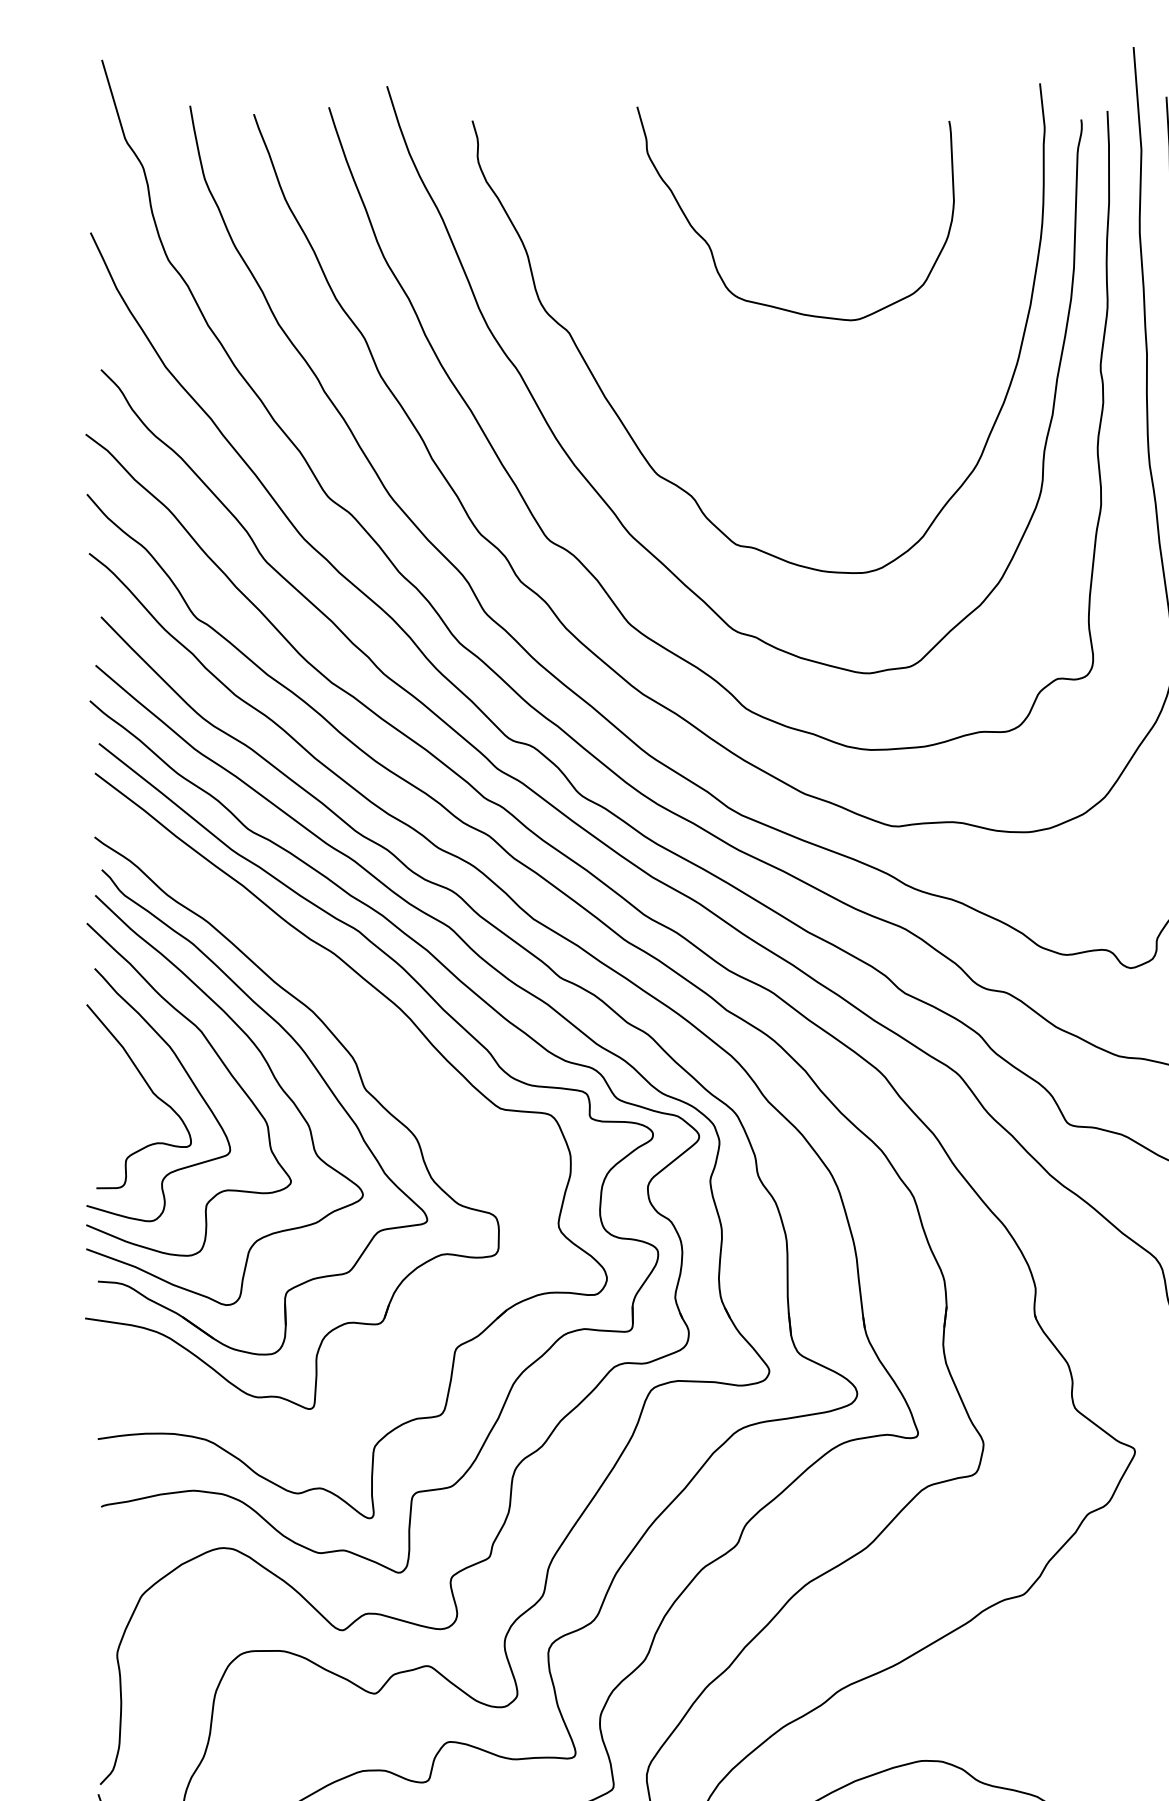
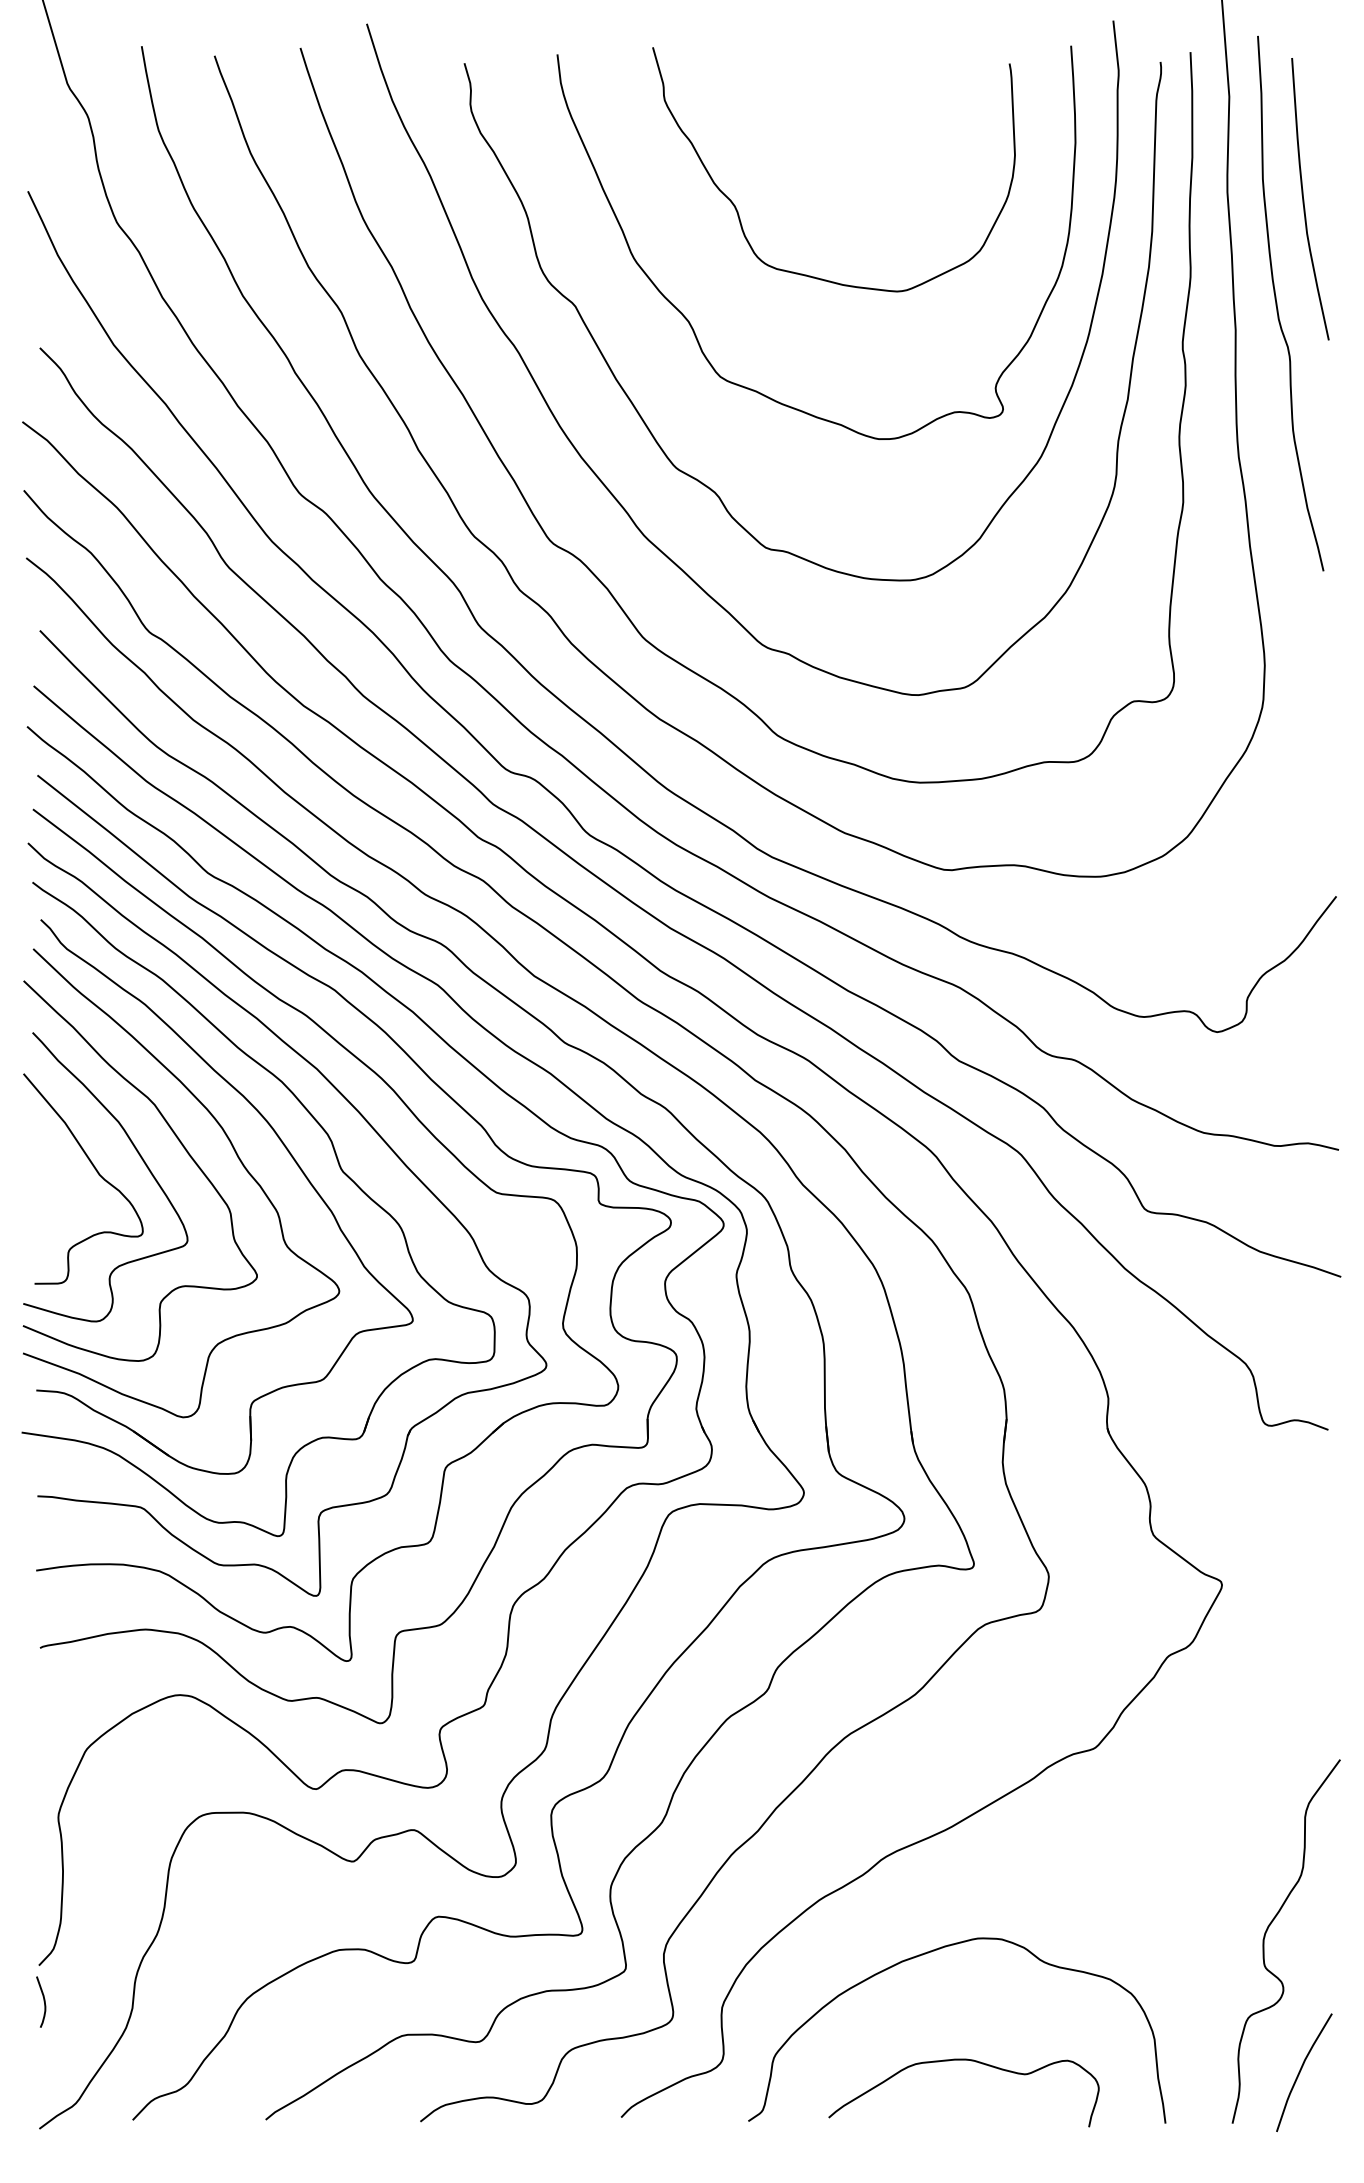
curve: (670, 347) -> (690, 322), added
part: (398, 1060) -> (379, 1137), added

